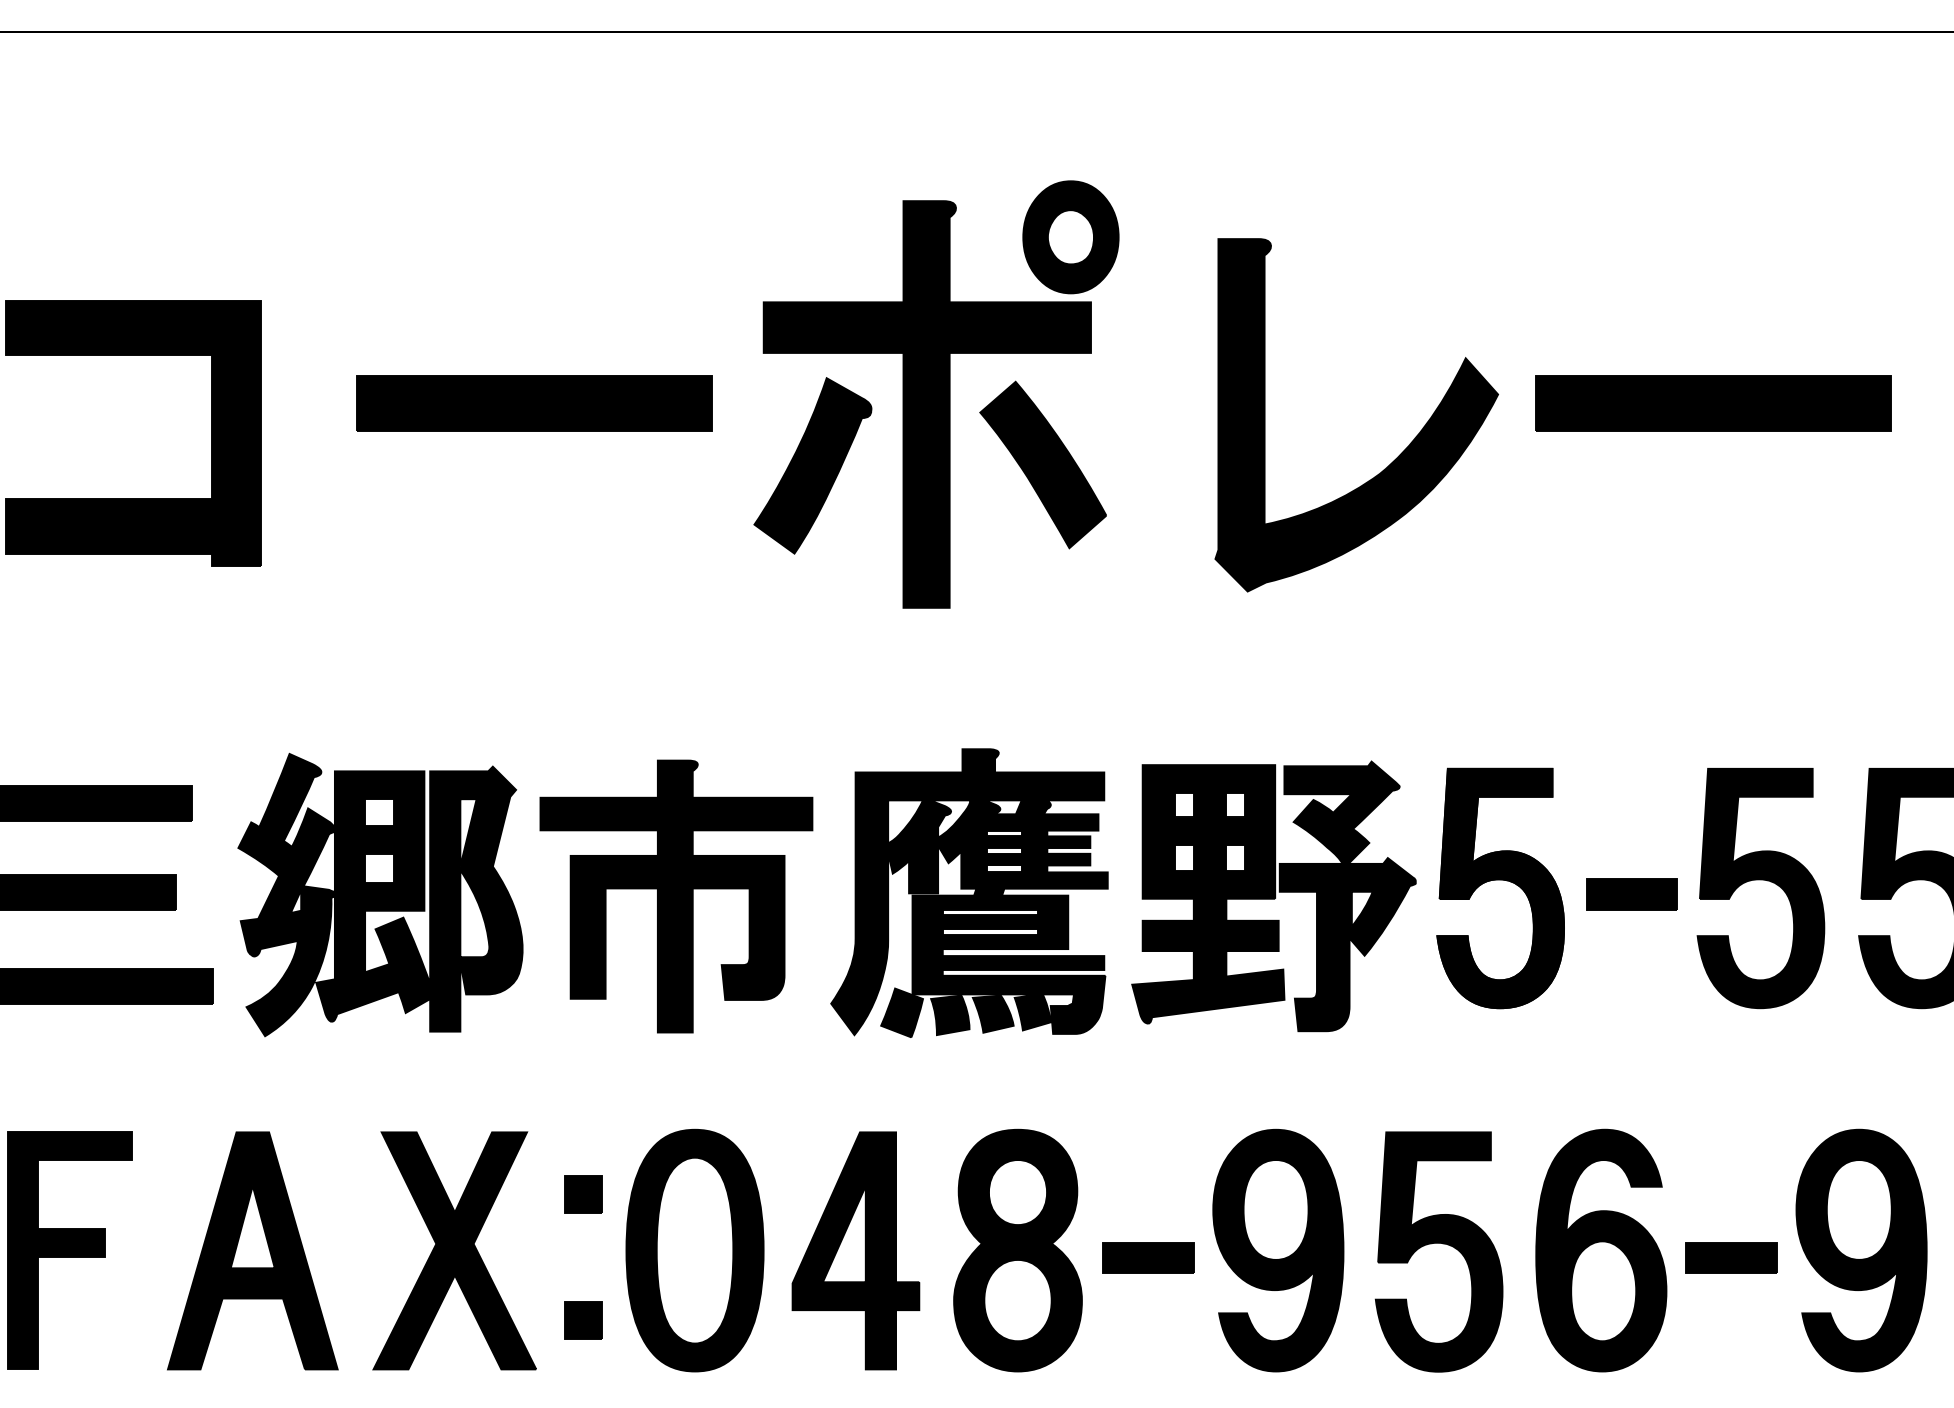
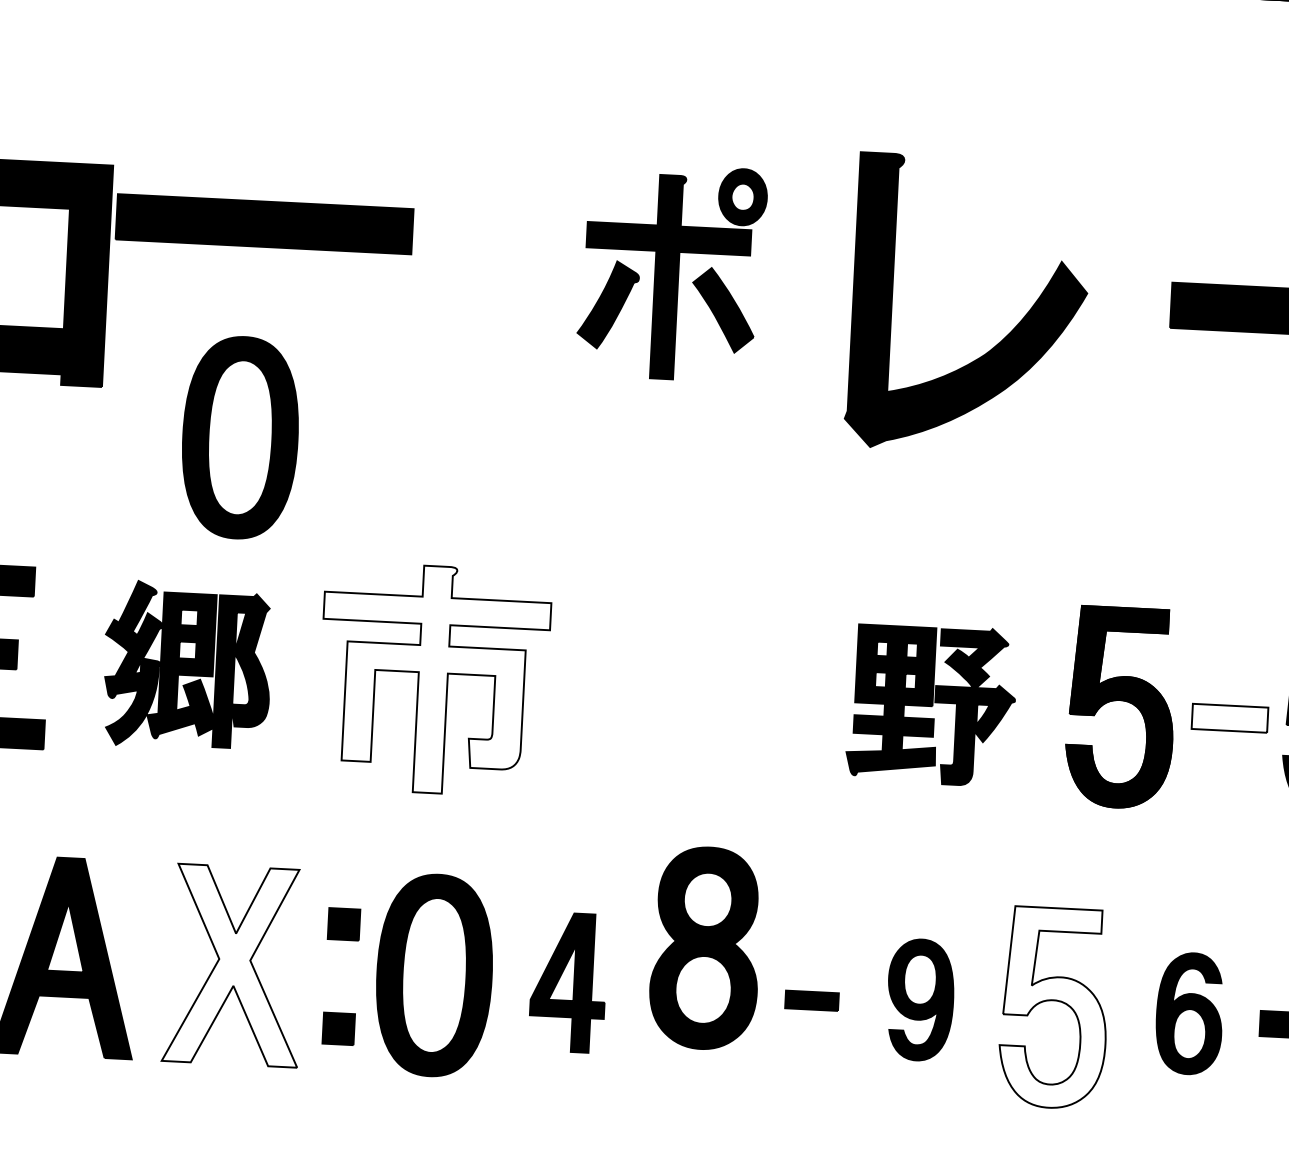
part: (936, 394) -> (671, 272), size x0.6
part: (534, 403) -> (264, 224), moved
part: (1397, 456) -> (1000, 340), moved
part: (429, 618) -> (239, 437), added
part: (969, 892) -> (678, 688), removed
part: (380, 894) -> (187, 665), size x0.7
fill: (1631, 894) -> (1229, 718), removed
fill: (676, 896) -> (434, 679), removed
part: (1273, 896) -> (931, 704), size x0.7
fill: (454, 1250) -> (234, 965), removed
part: (855, 1250) -> (568, 982), size x0.7
part: (1017, 1250) -> (705, 948), moved
part: (1278, 1250) -> (920, 1000), size x0.6
part: (1601, 1250) -> (1189, 1013), size x0.6
fill: (1438, 1251) -> (1053, 1007), removed
part: (1148, 1257) -> (812, 1000), size x0.7

